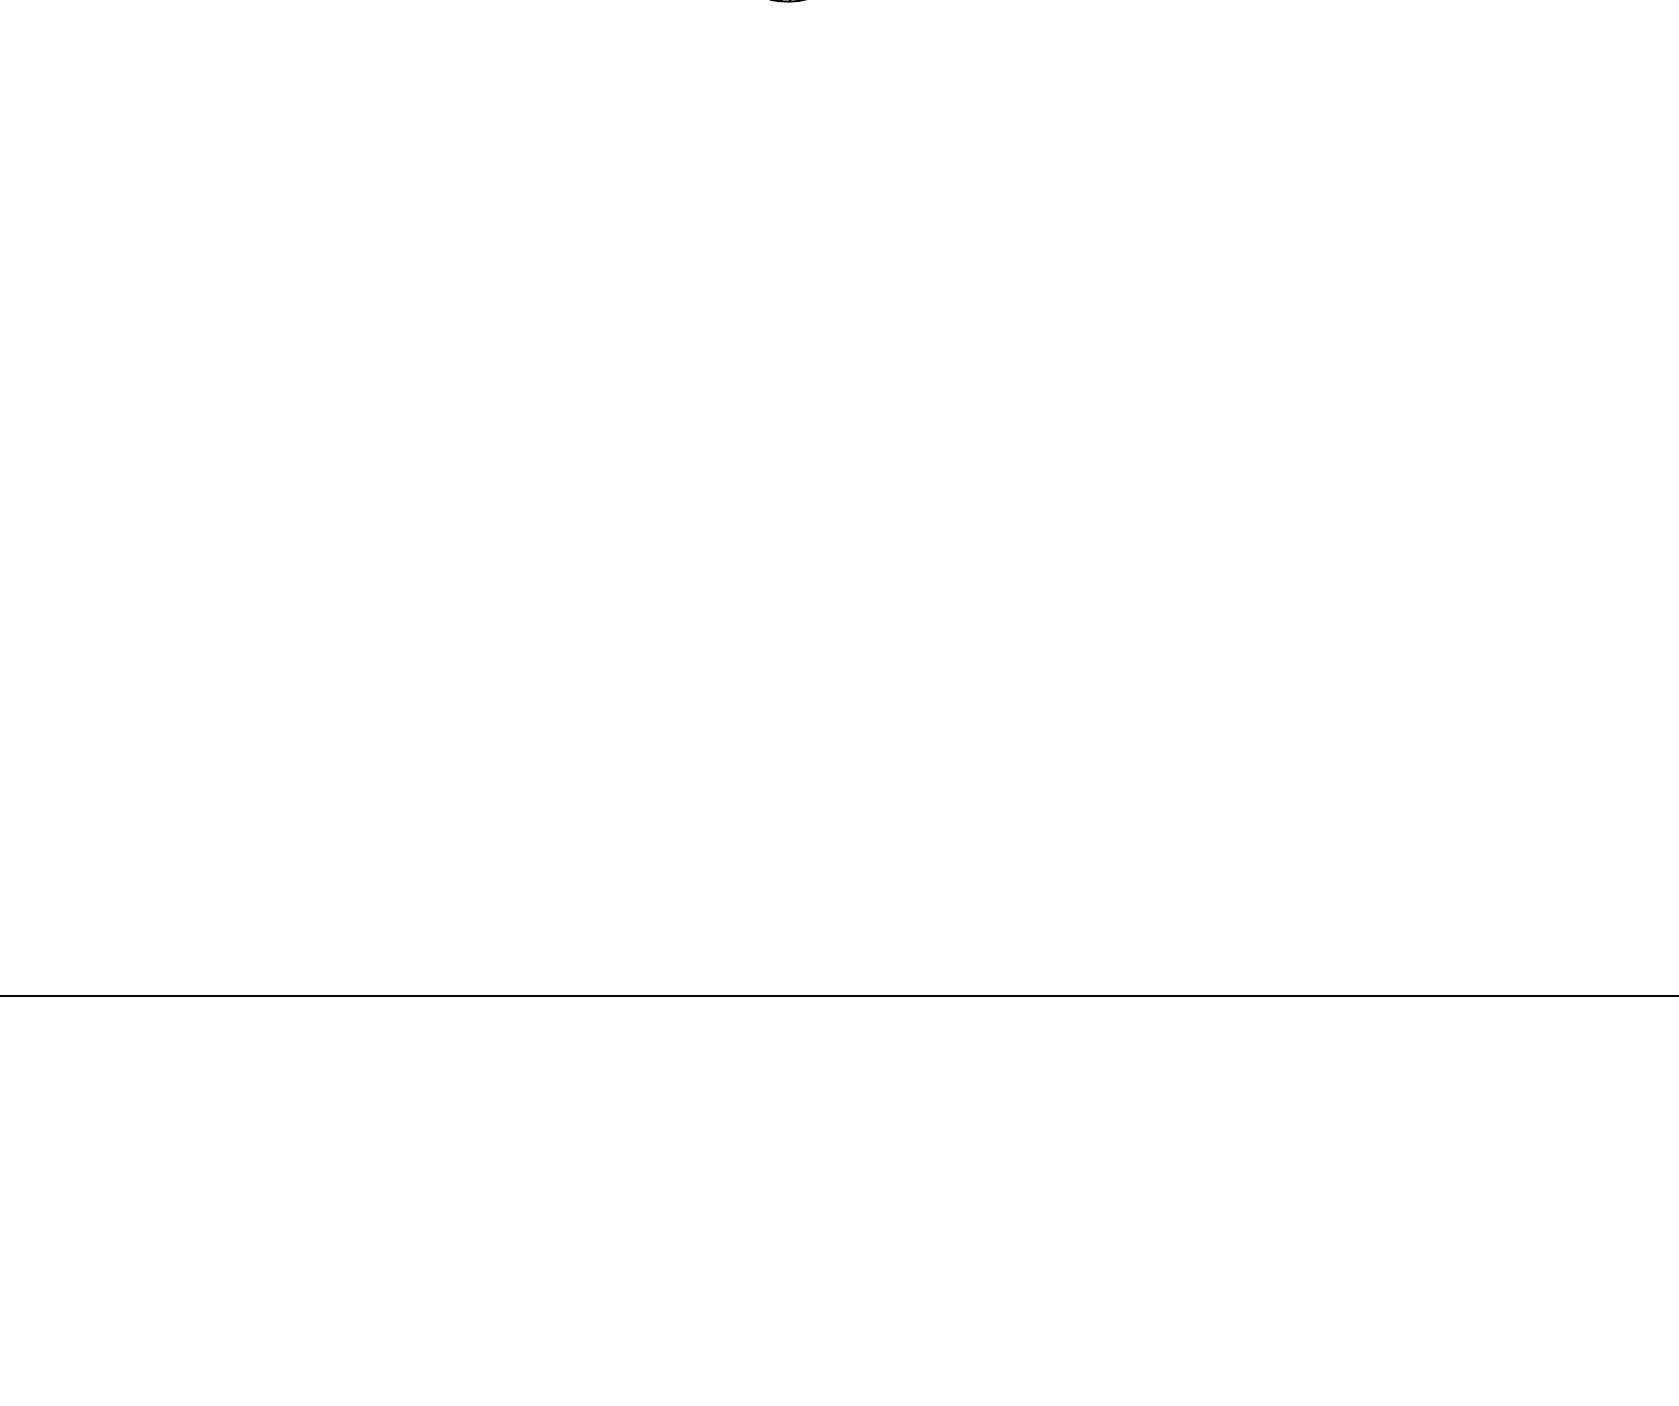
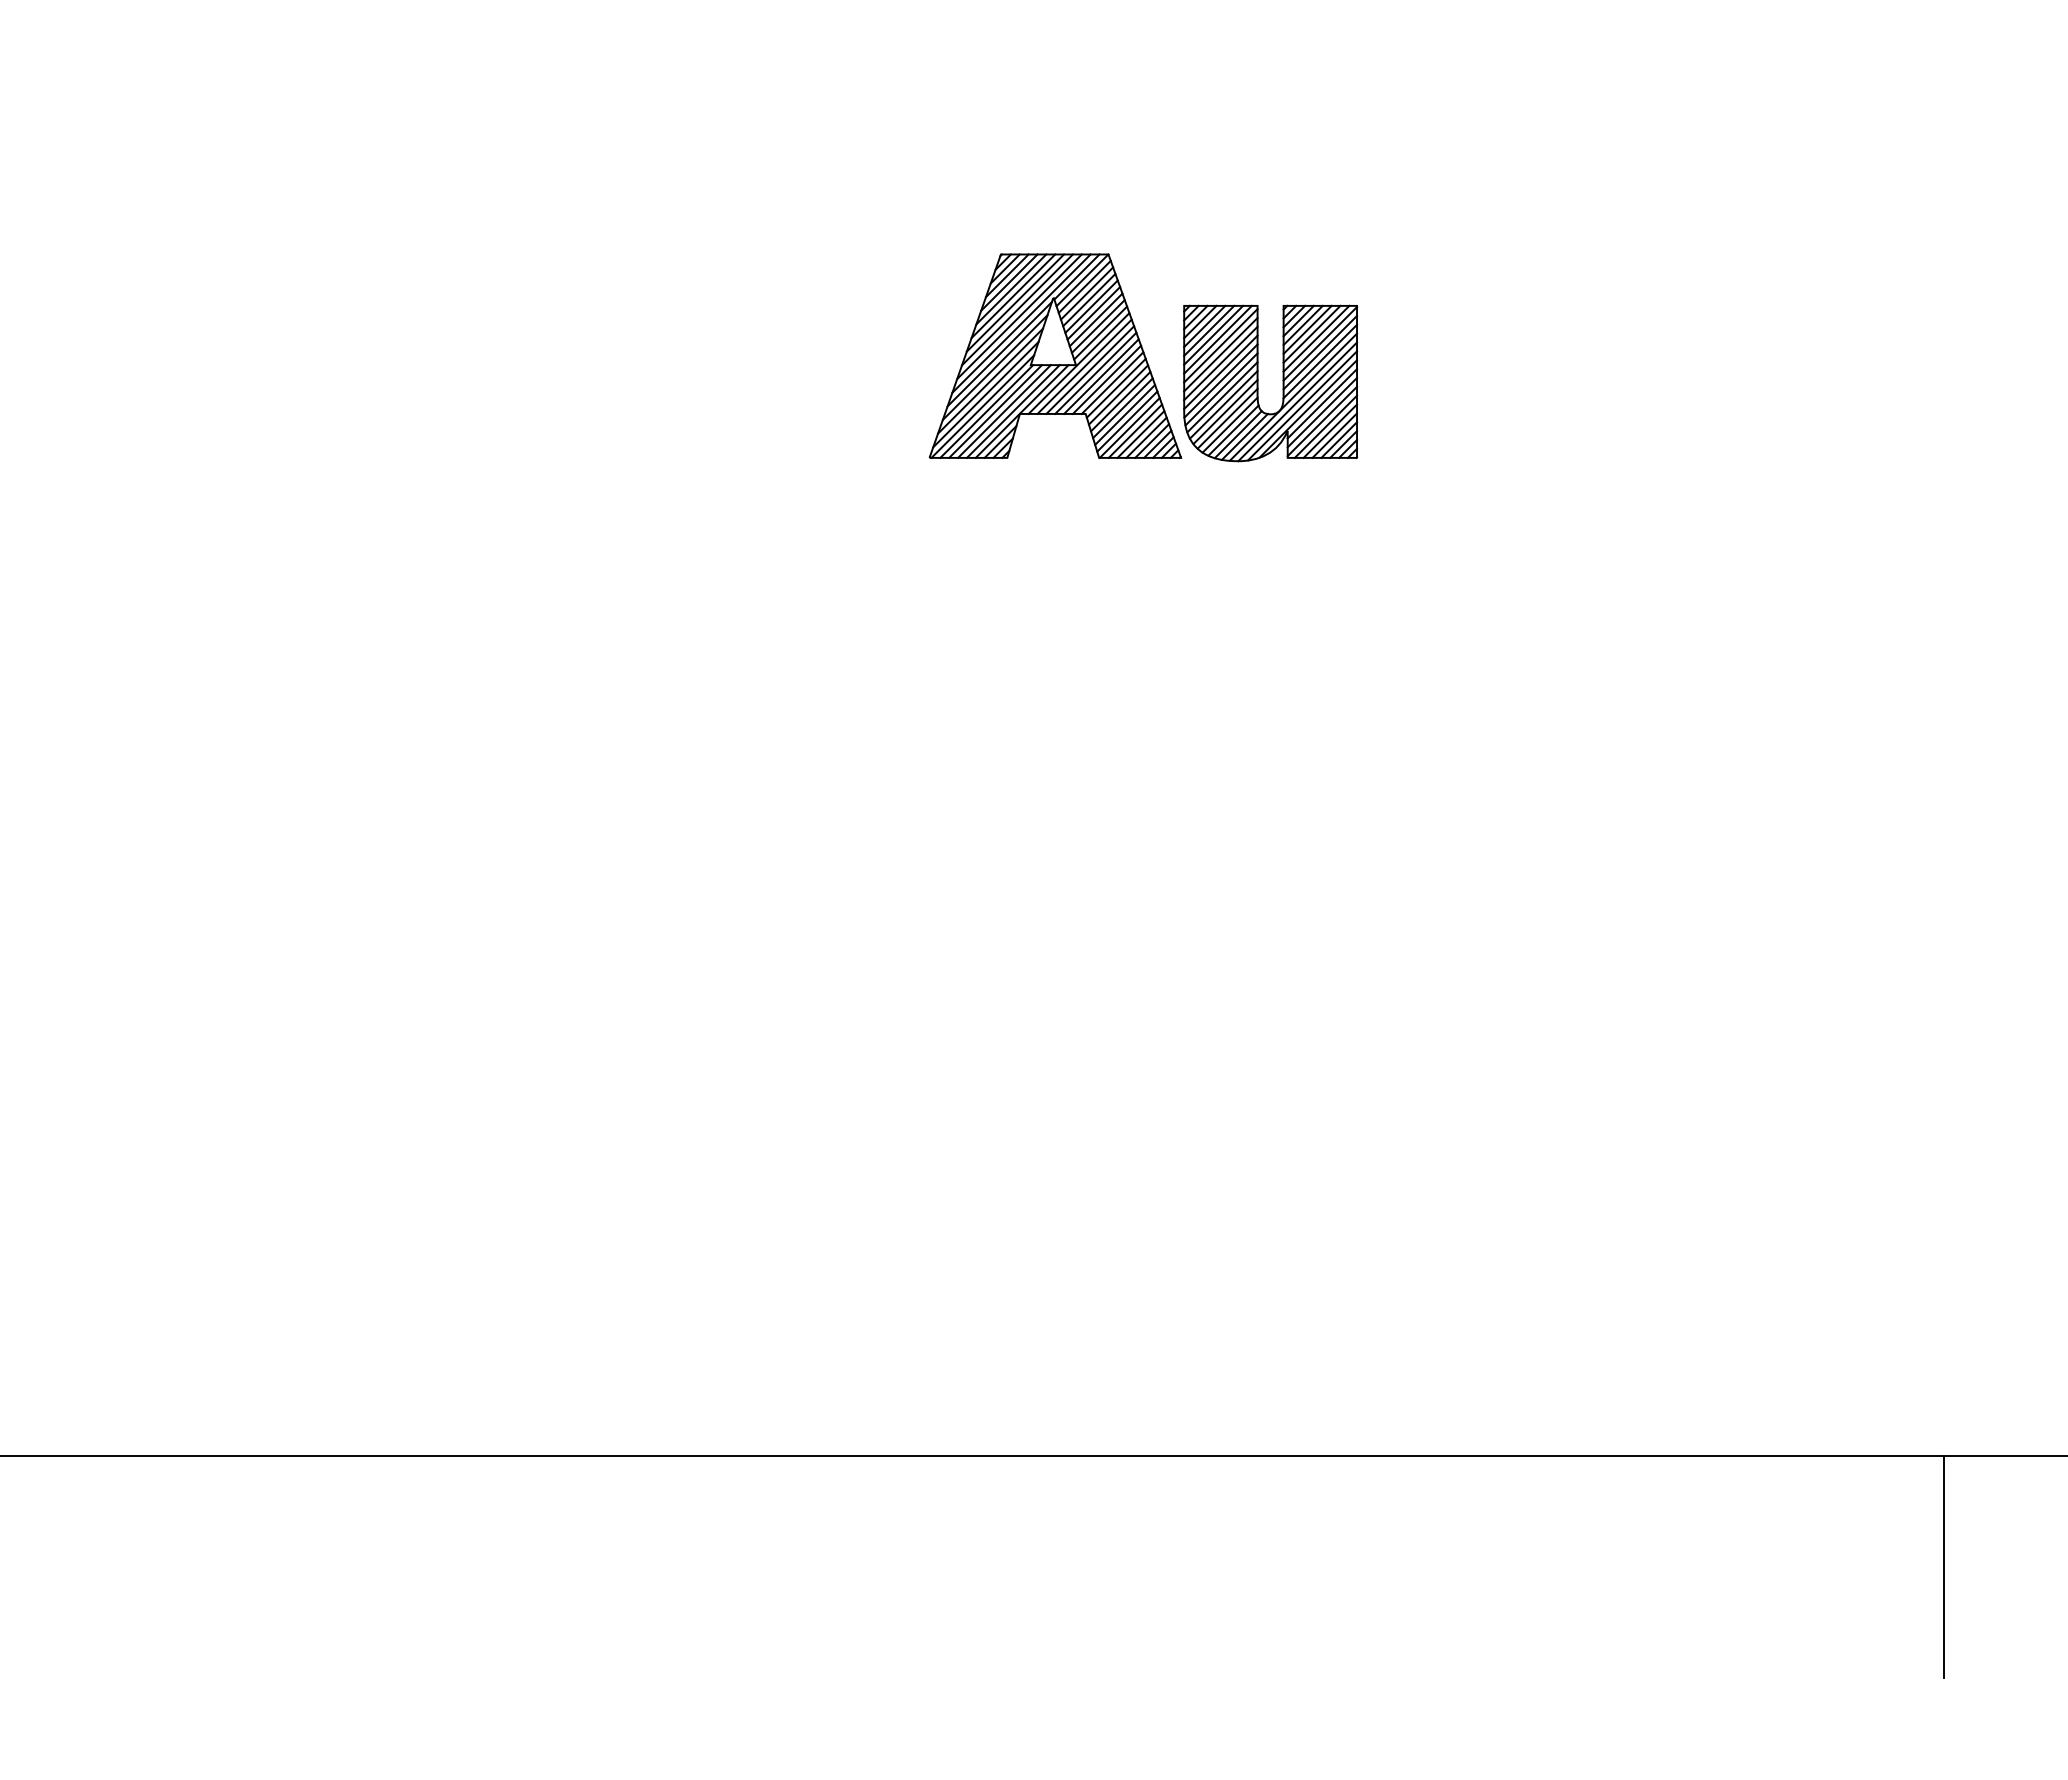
line: (1494, 1106) -> (1943, 1566), added

